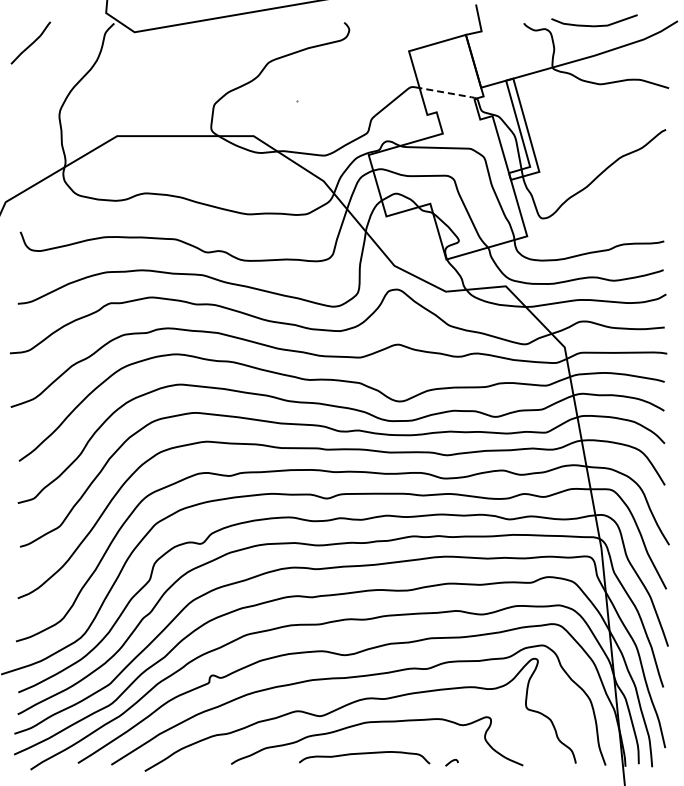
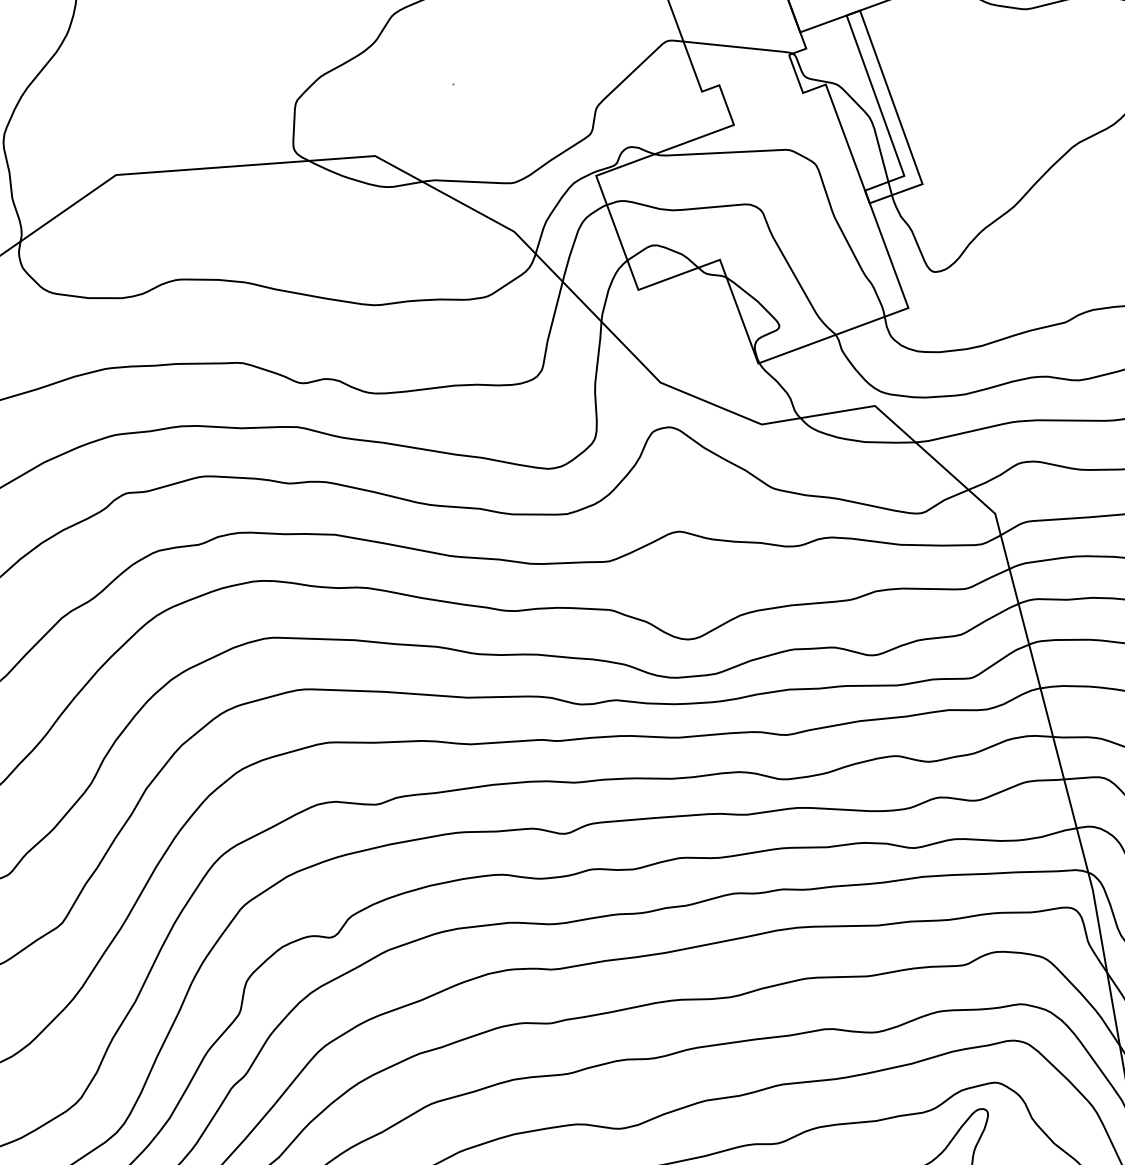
line: (449, 93) -> (740, 47), dashed -> solid

